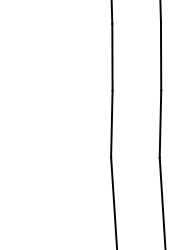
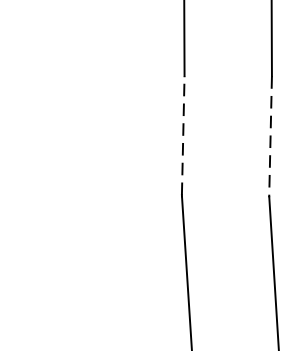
line: (111, 123) -> (182, 135), solid -> dashed
line: (160, 124) -> (270, 137), solid -> dashed

